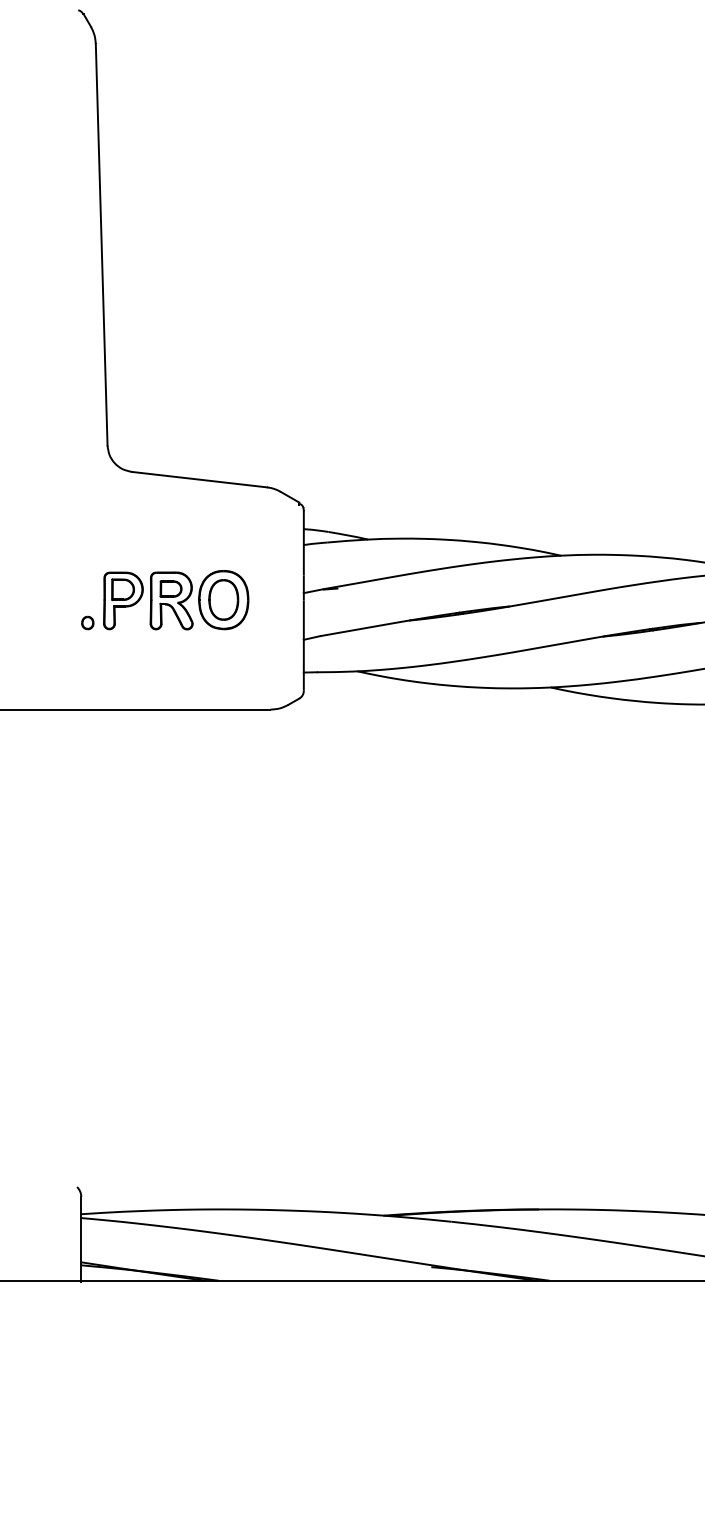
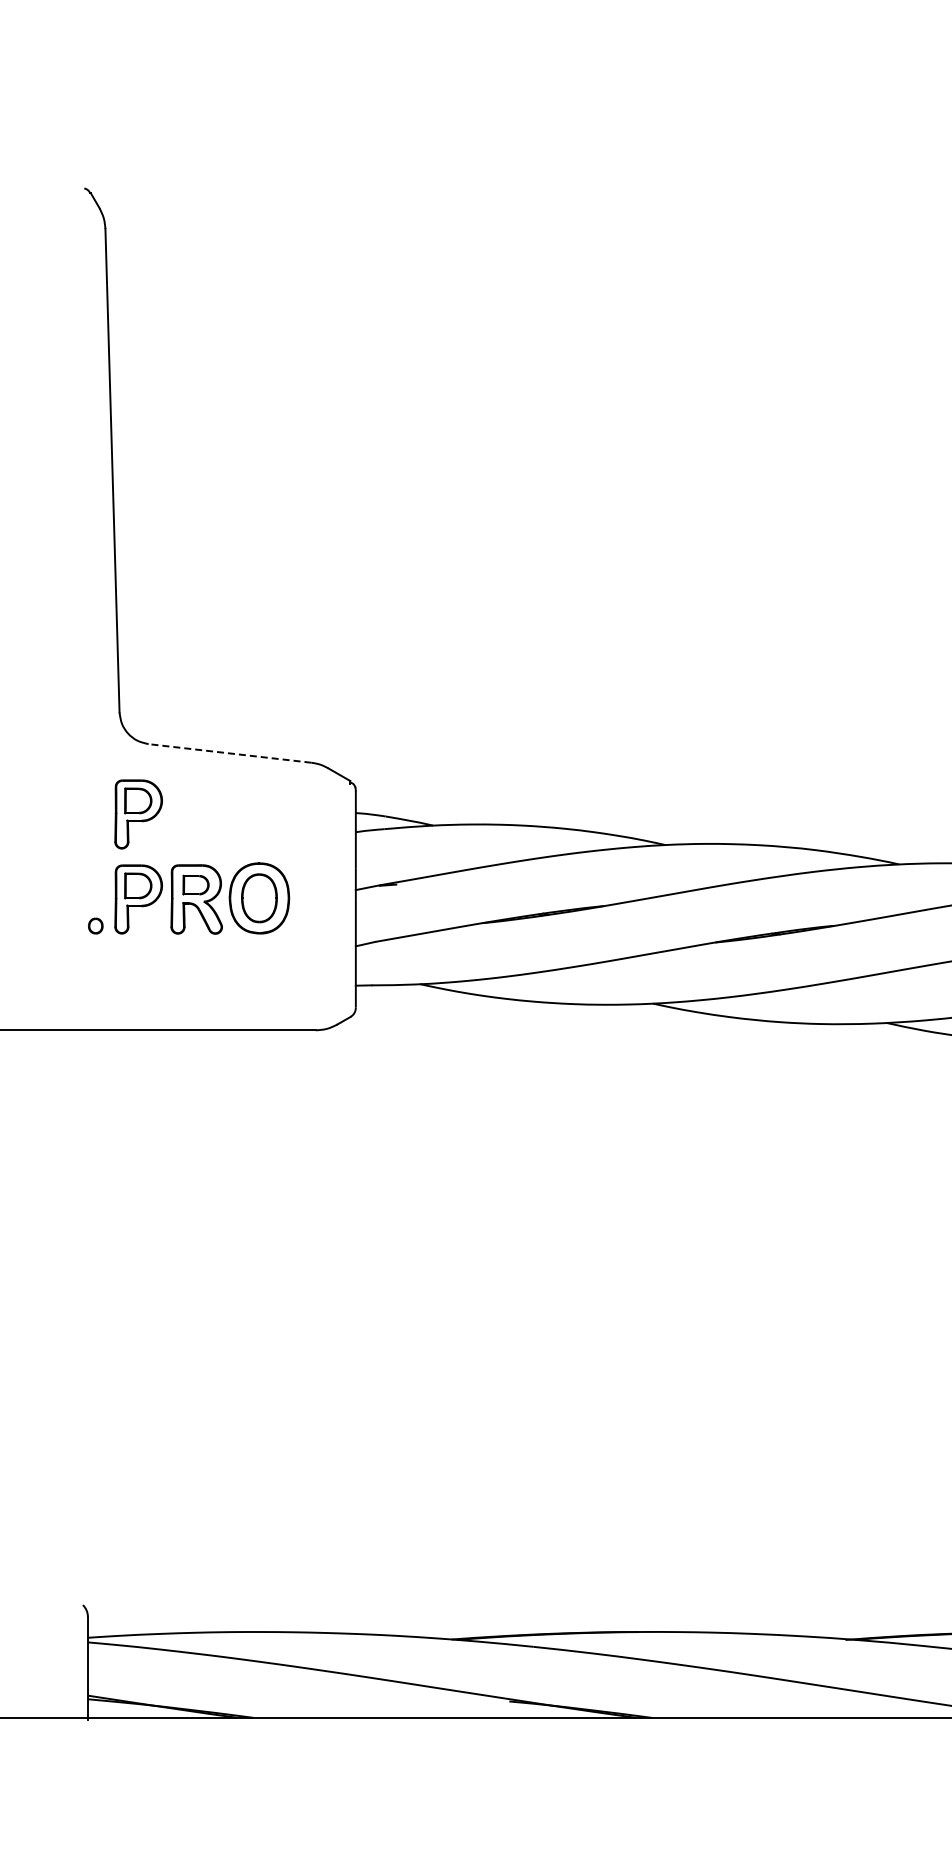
line: (199, 479) -> (230, 753), solid -> dashed
part: (123, 530) -> (138, 814), added

